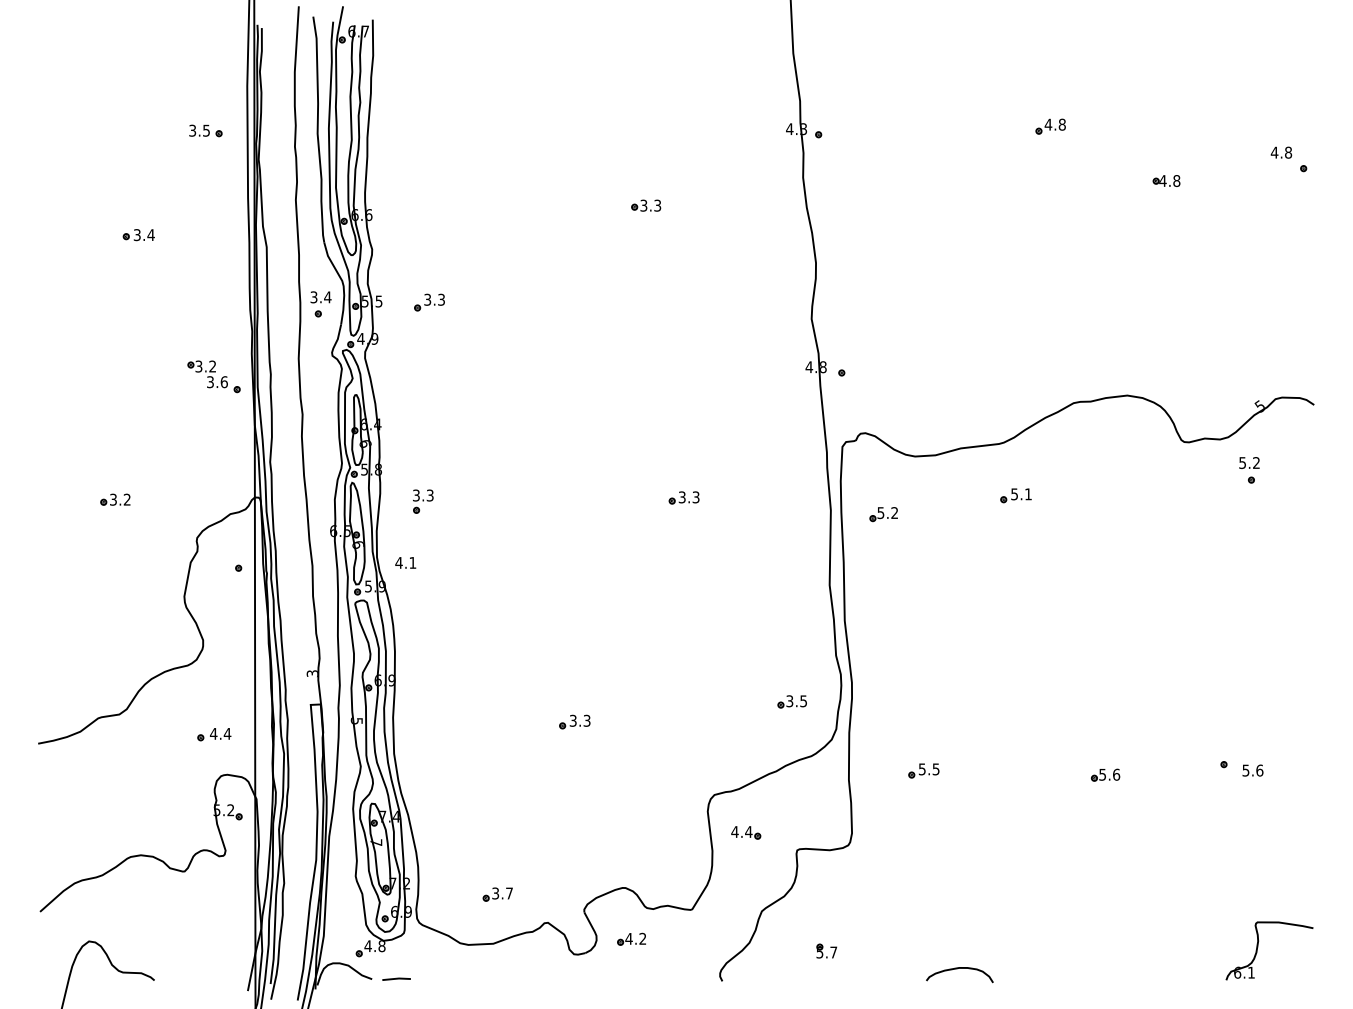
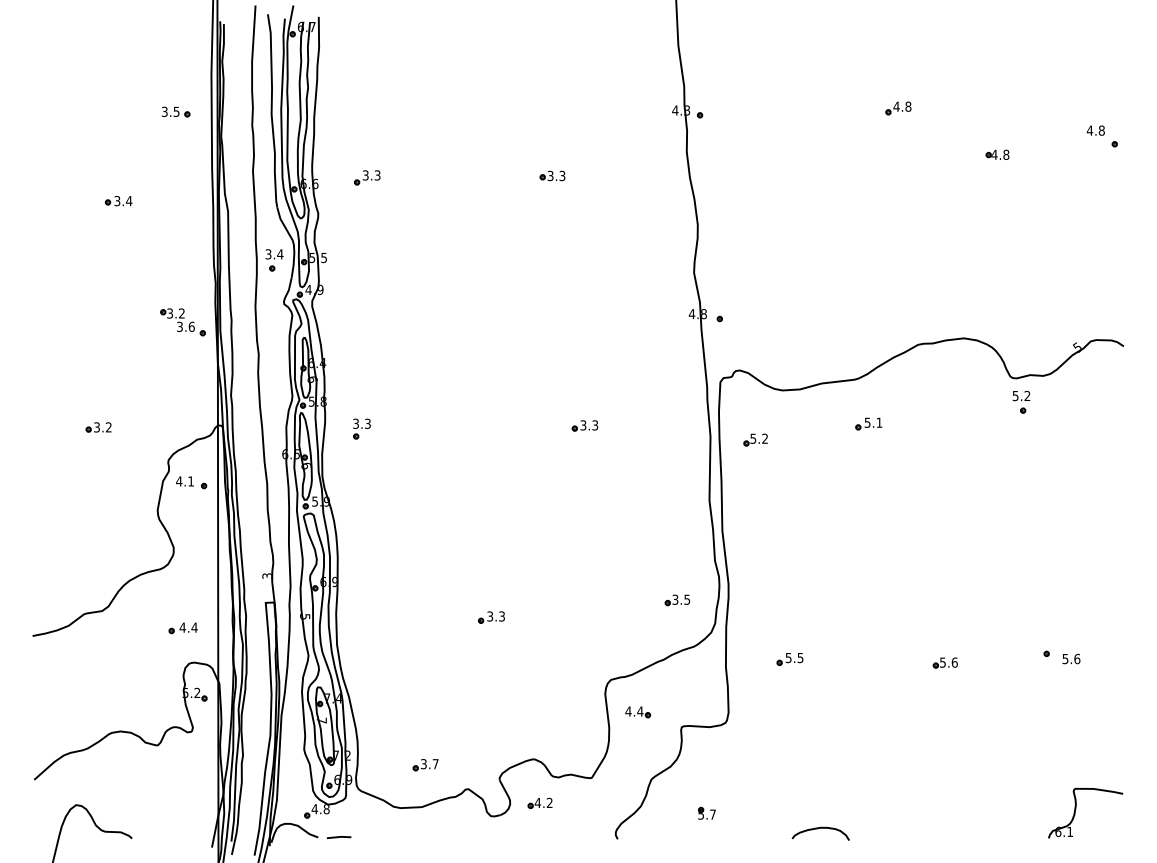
part: (429, 302) -> (367, 177), moved
part: (1249, 470) -> (1021, 402), moved
text: (405, 562) -> (184, 481), moved

